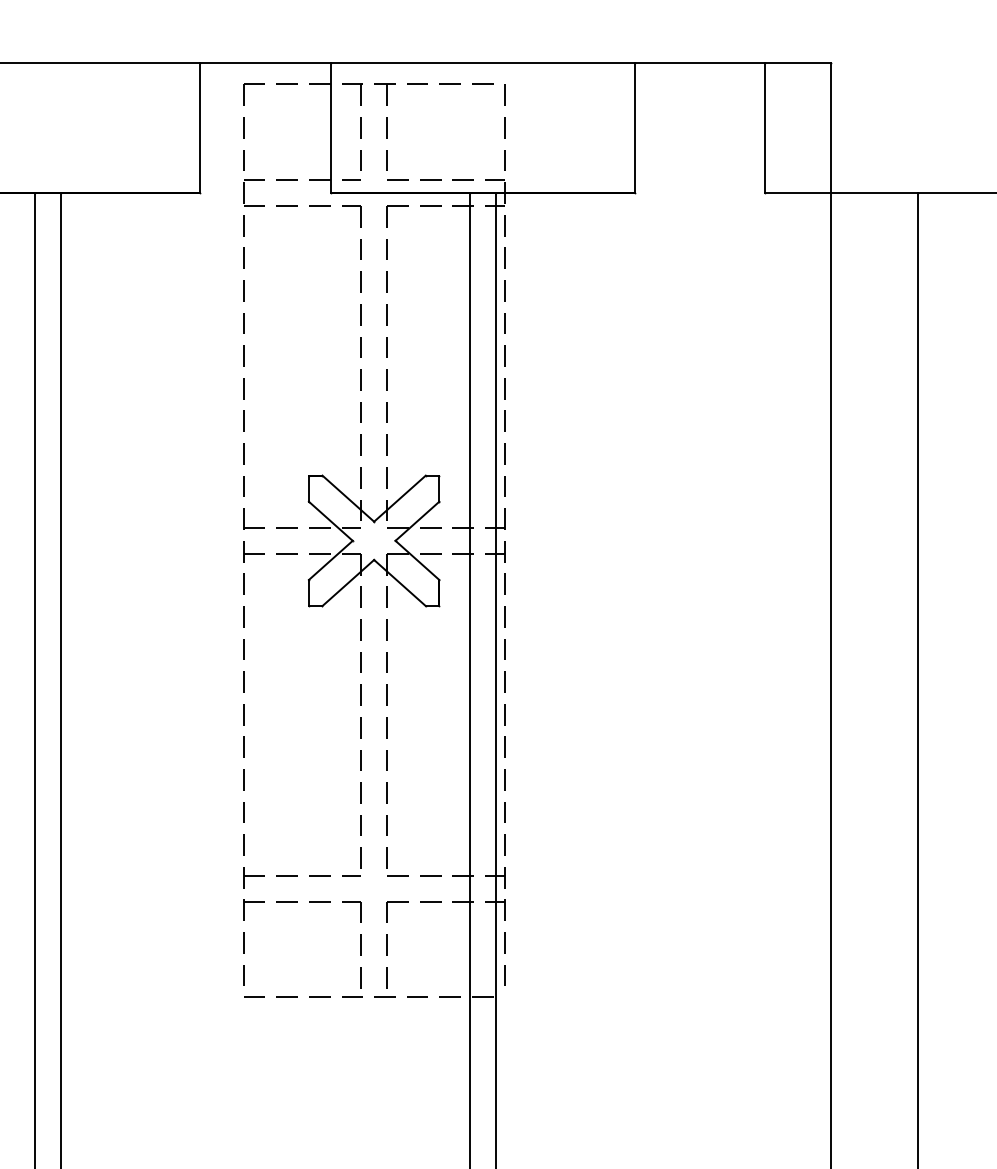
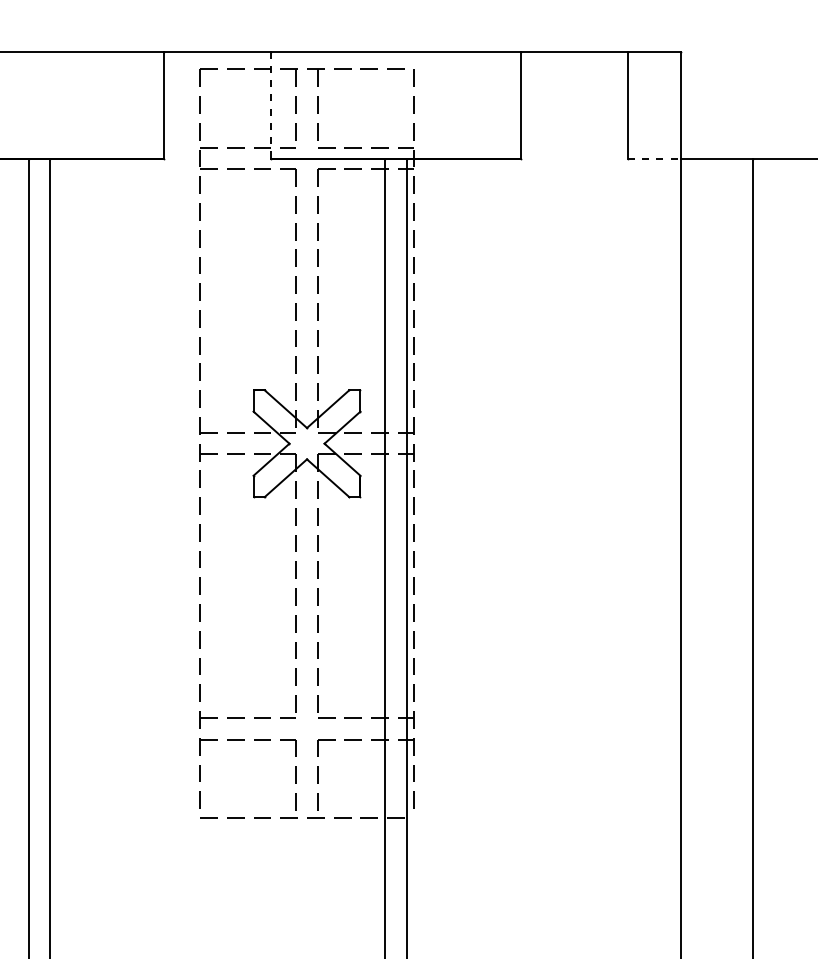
line: (330, 128) -> (271, 105), solid -> dashed
line: (797, 193) -> (654, 158), solid -> dashed

